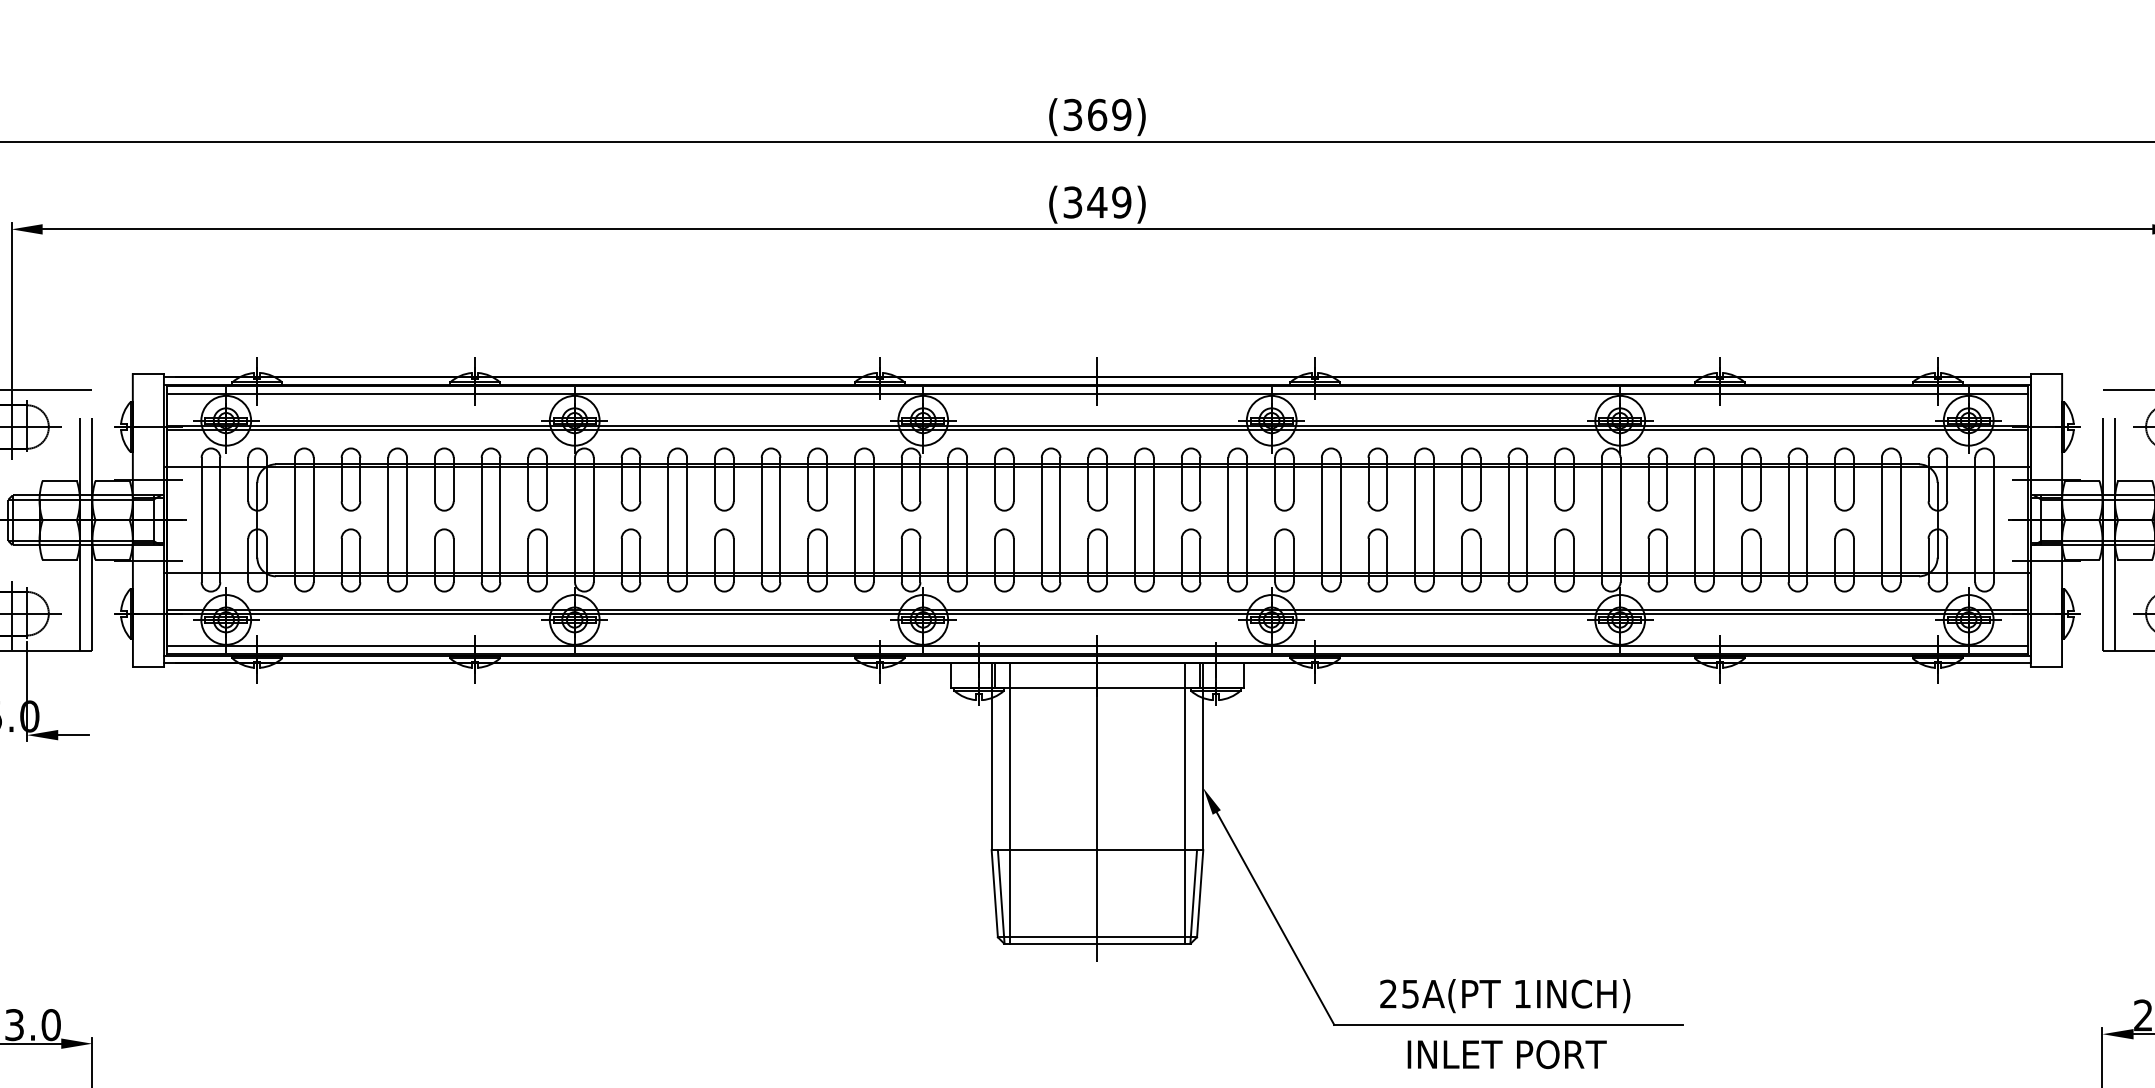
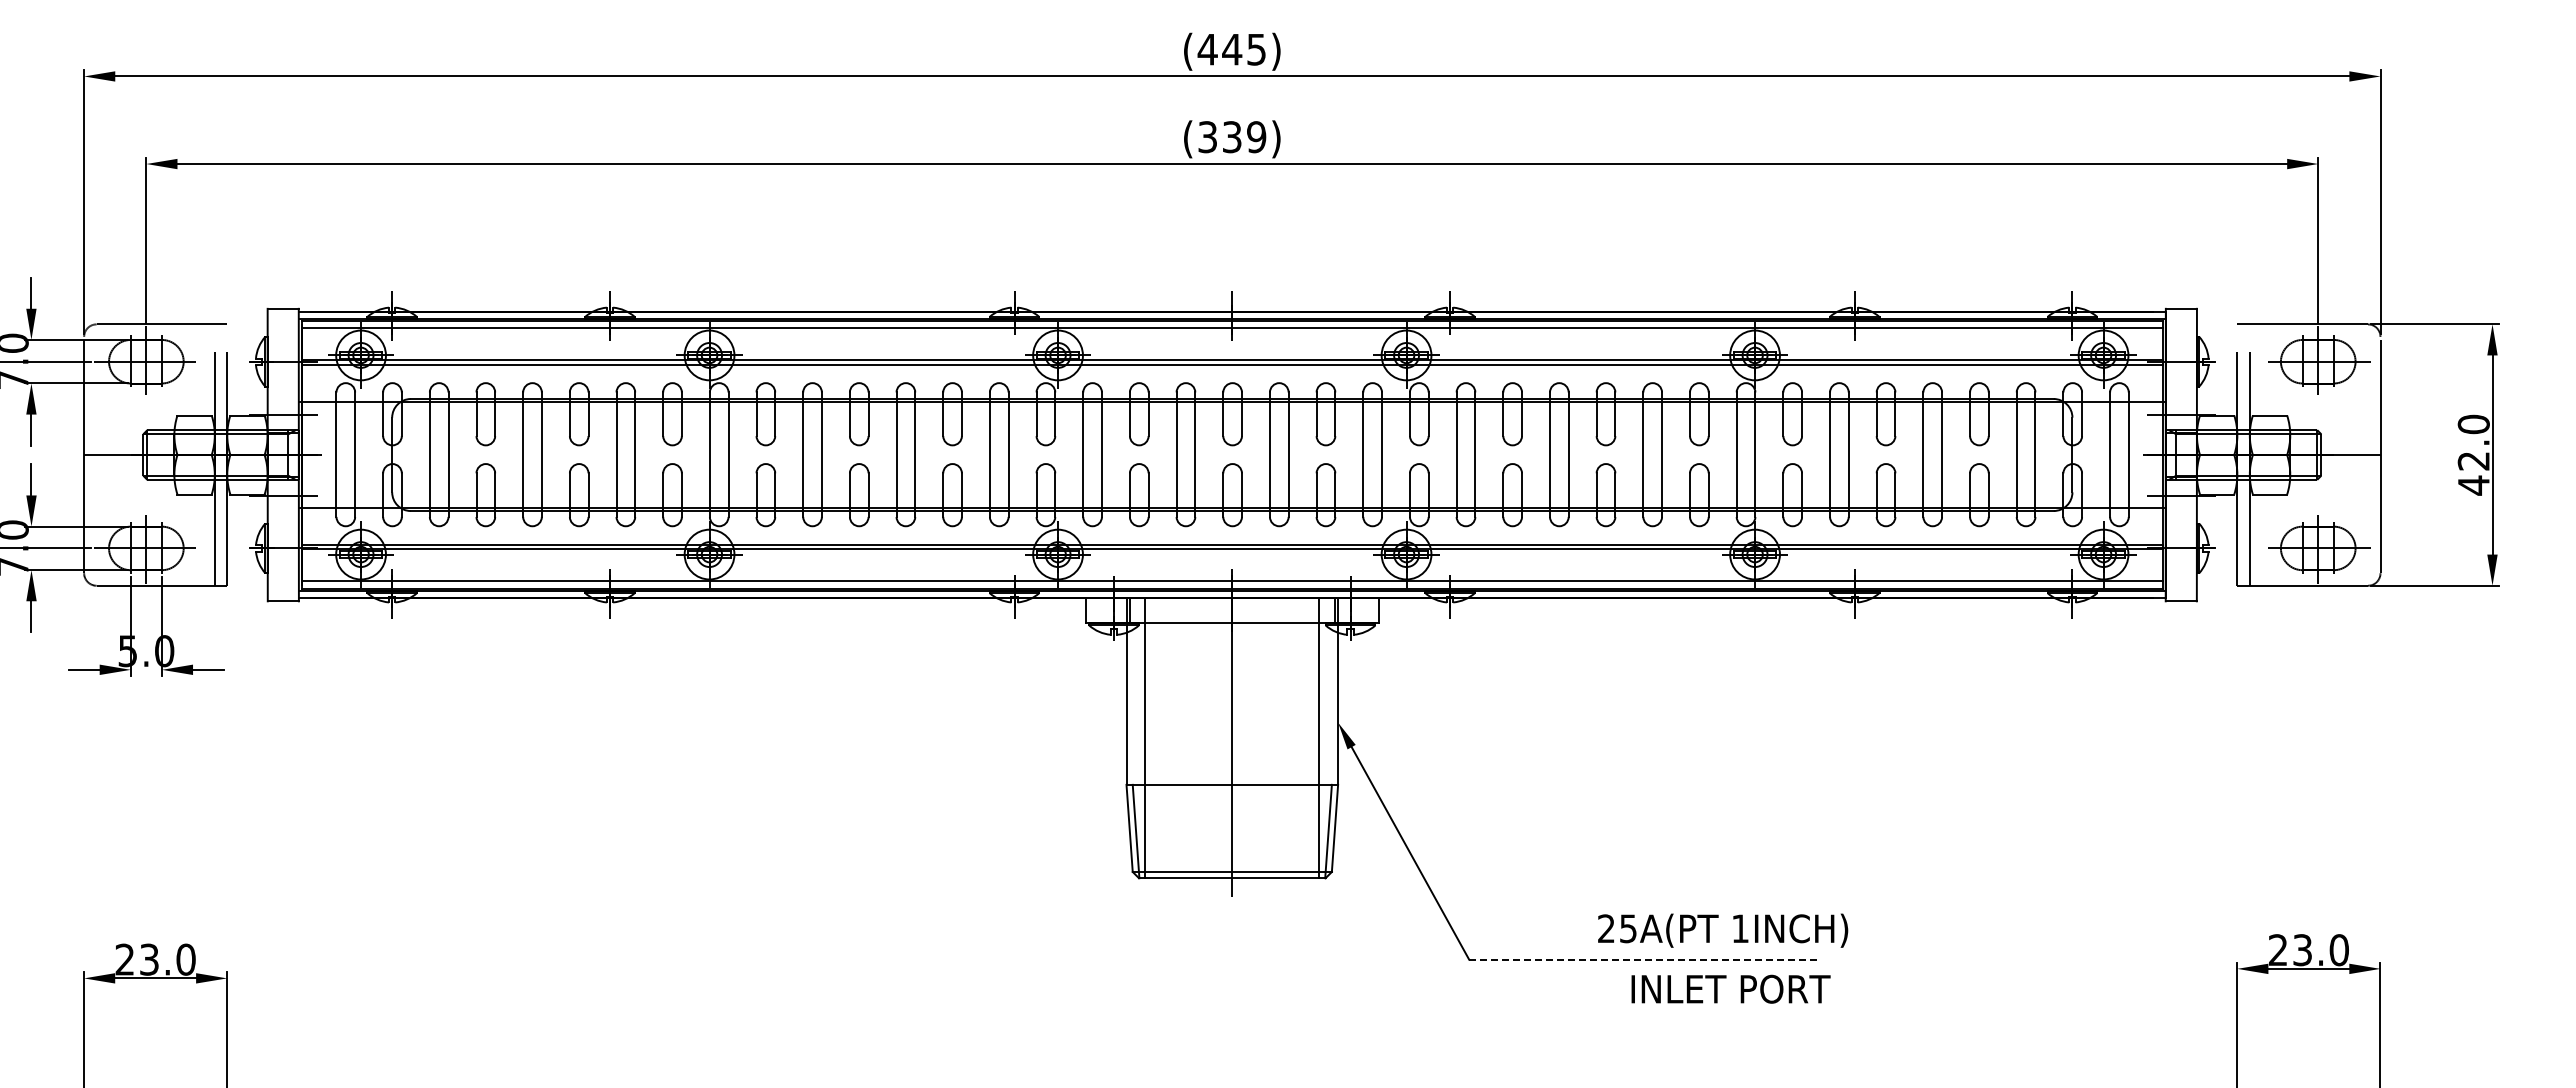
text: (1096, 114) -> (1231, 49), (369) -> (445)
text: (1097, 202) -> (1232, 137), (349) -> (339)
text: (1505, 995) -> (1723, 930), moved
line: (1509, 1024) -> (1644, 959), solid -> dashed
text: (1506, 1053) -> (1730, 988), moved

